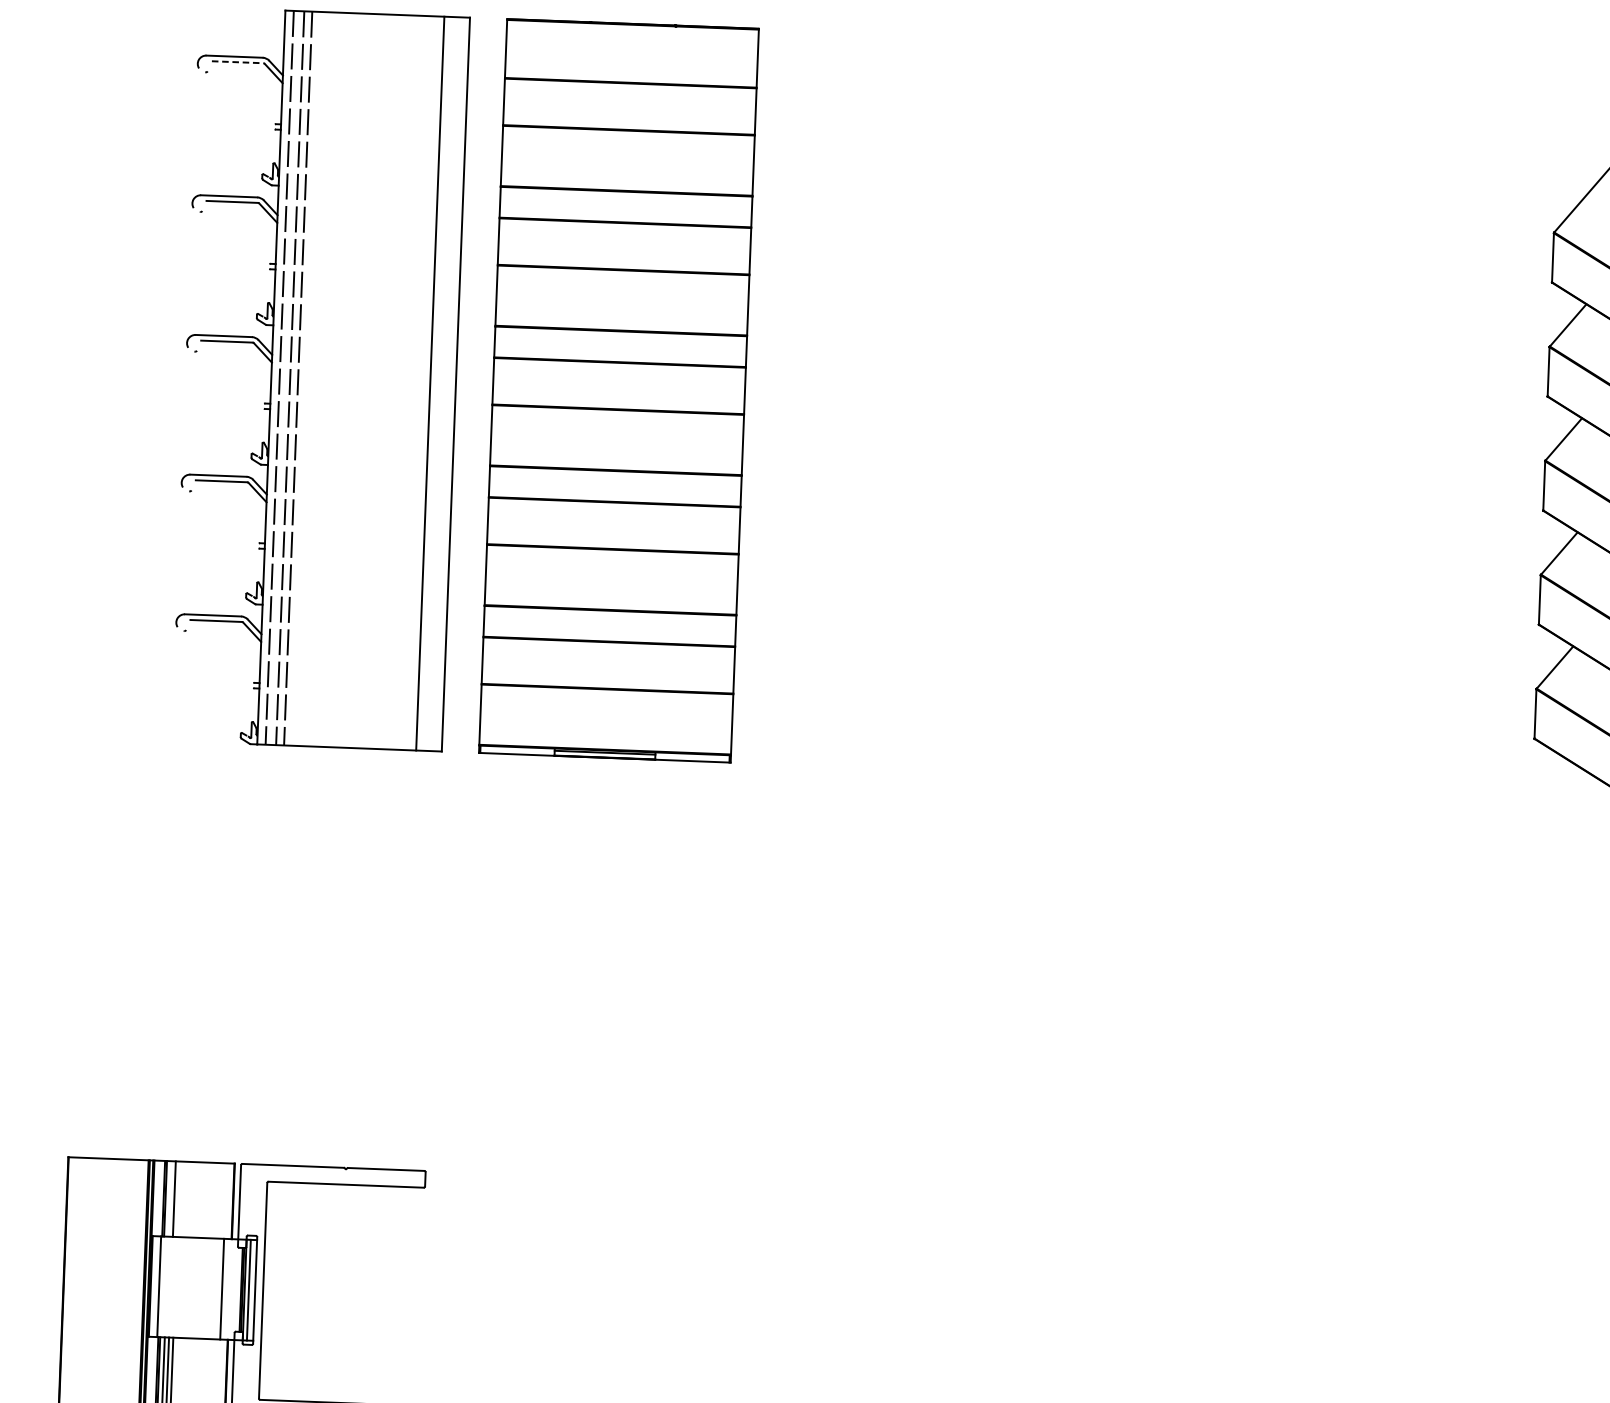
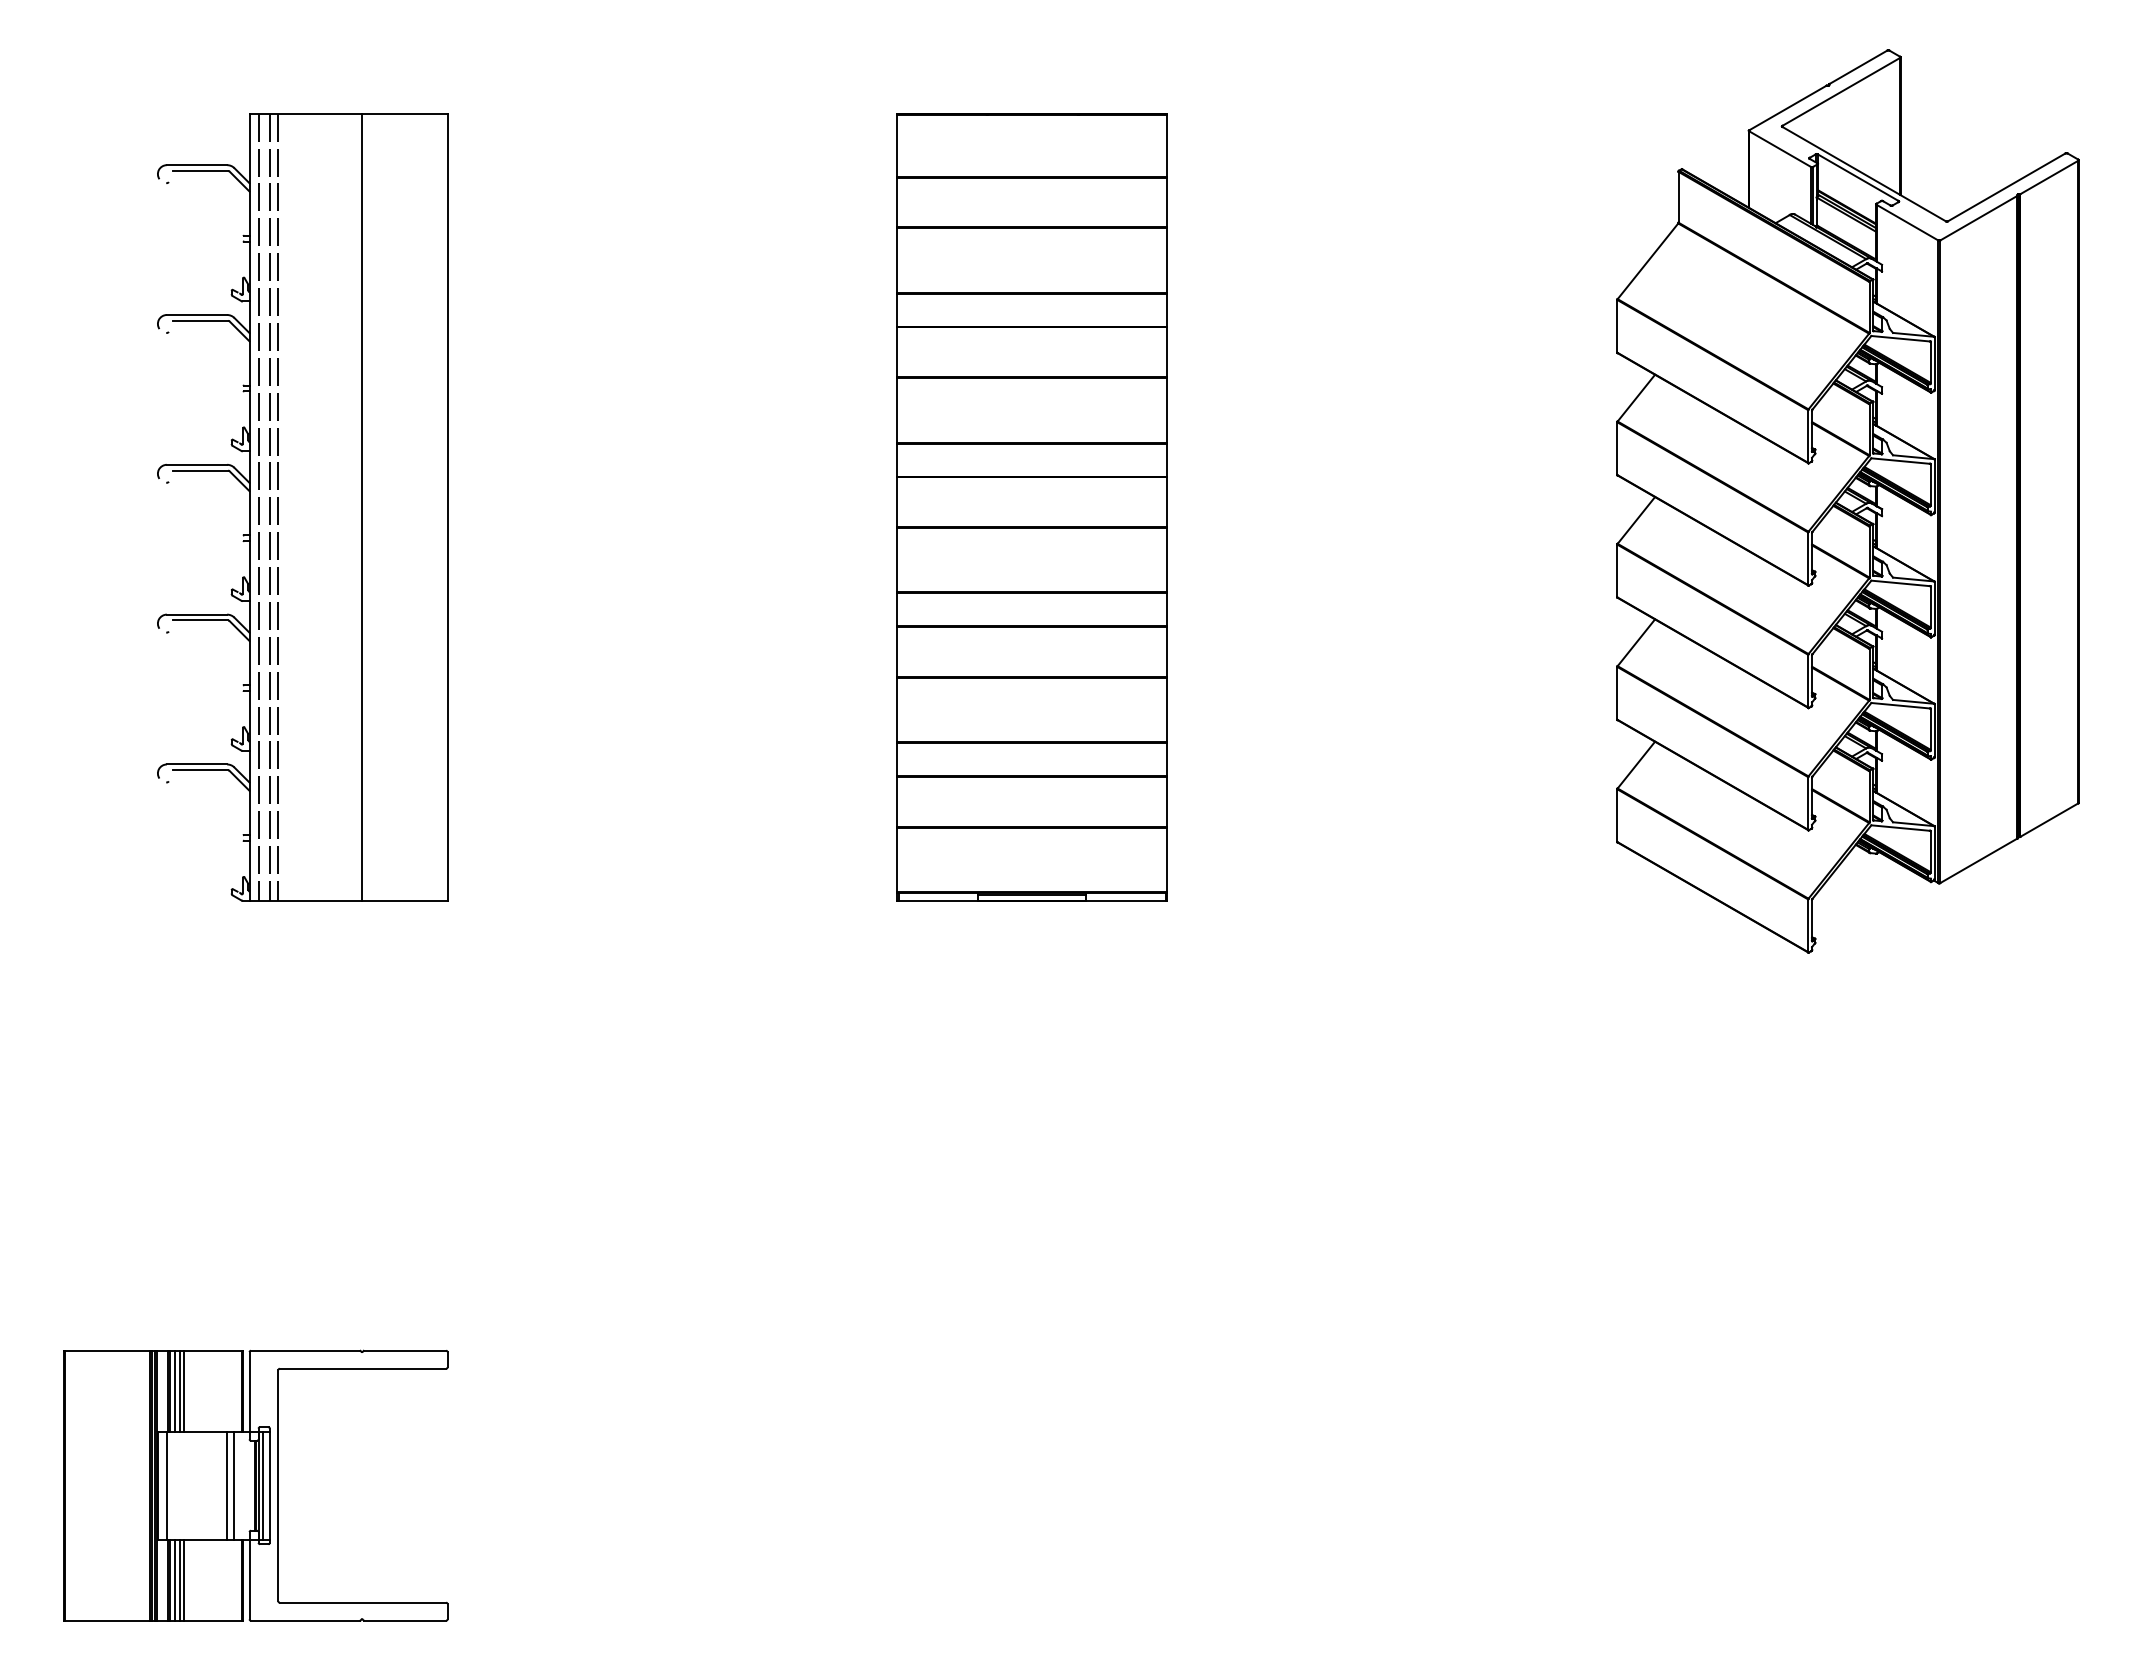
line: (237, 62) -> (200, 171), dashed -> solid
line: (430, 382) -> (362, 506), moved
part: (618, 391) -> (1031, 507), moved
line: (170, 1198) -> (175, 1390), added
line: (179, 1198) -> (184, 1390), added
line: (215, 1288) -> (227, 1485), added

